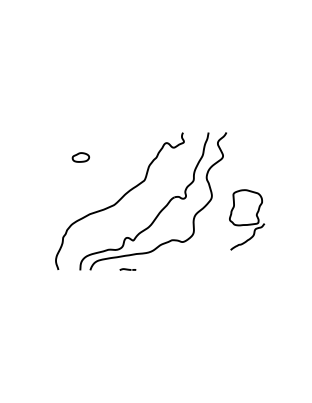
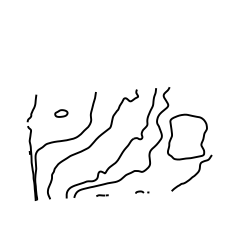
part: (81, 200) -> (63, 145), added
part: (246, 219) -> (189, 151), size x1.67
part: (180, 268) -> (141, 191), added

